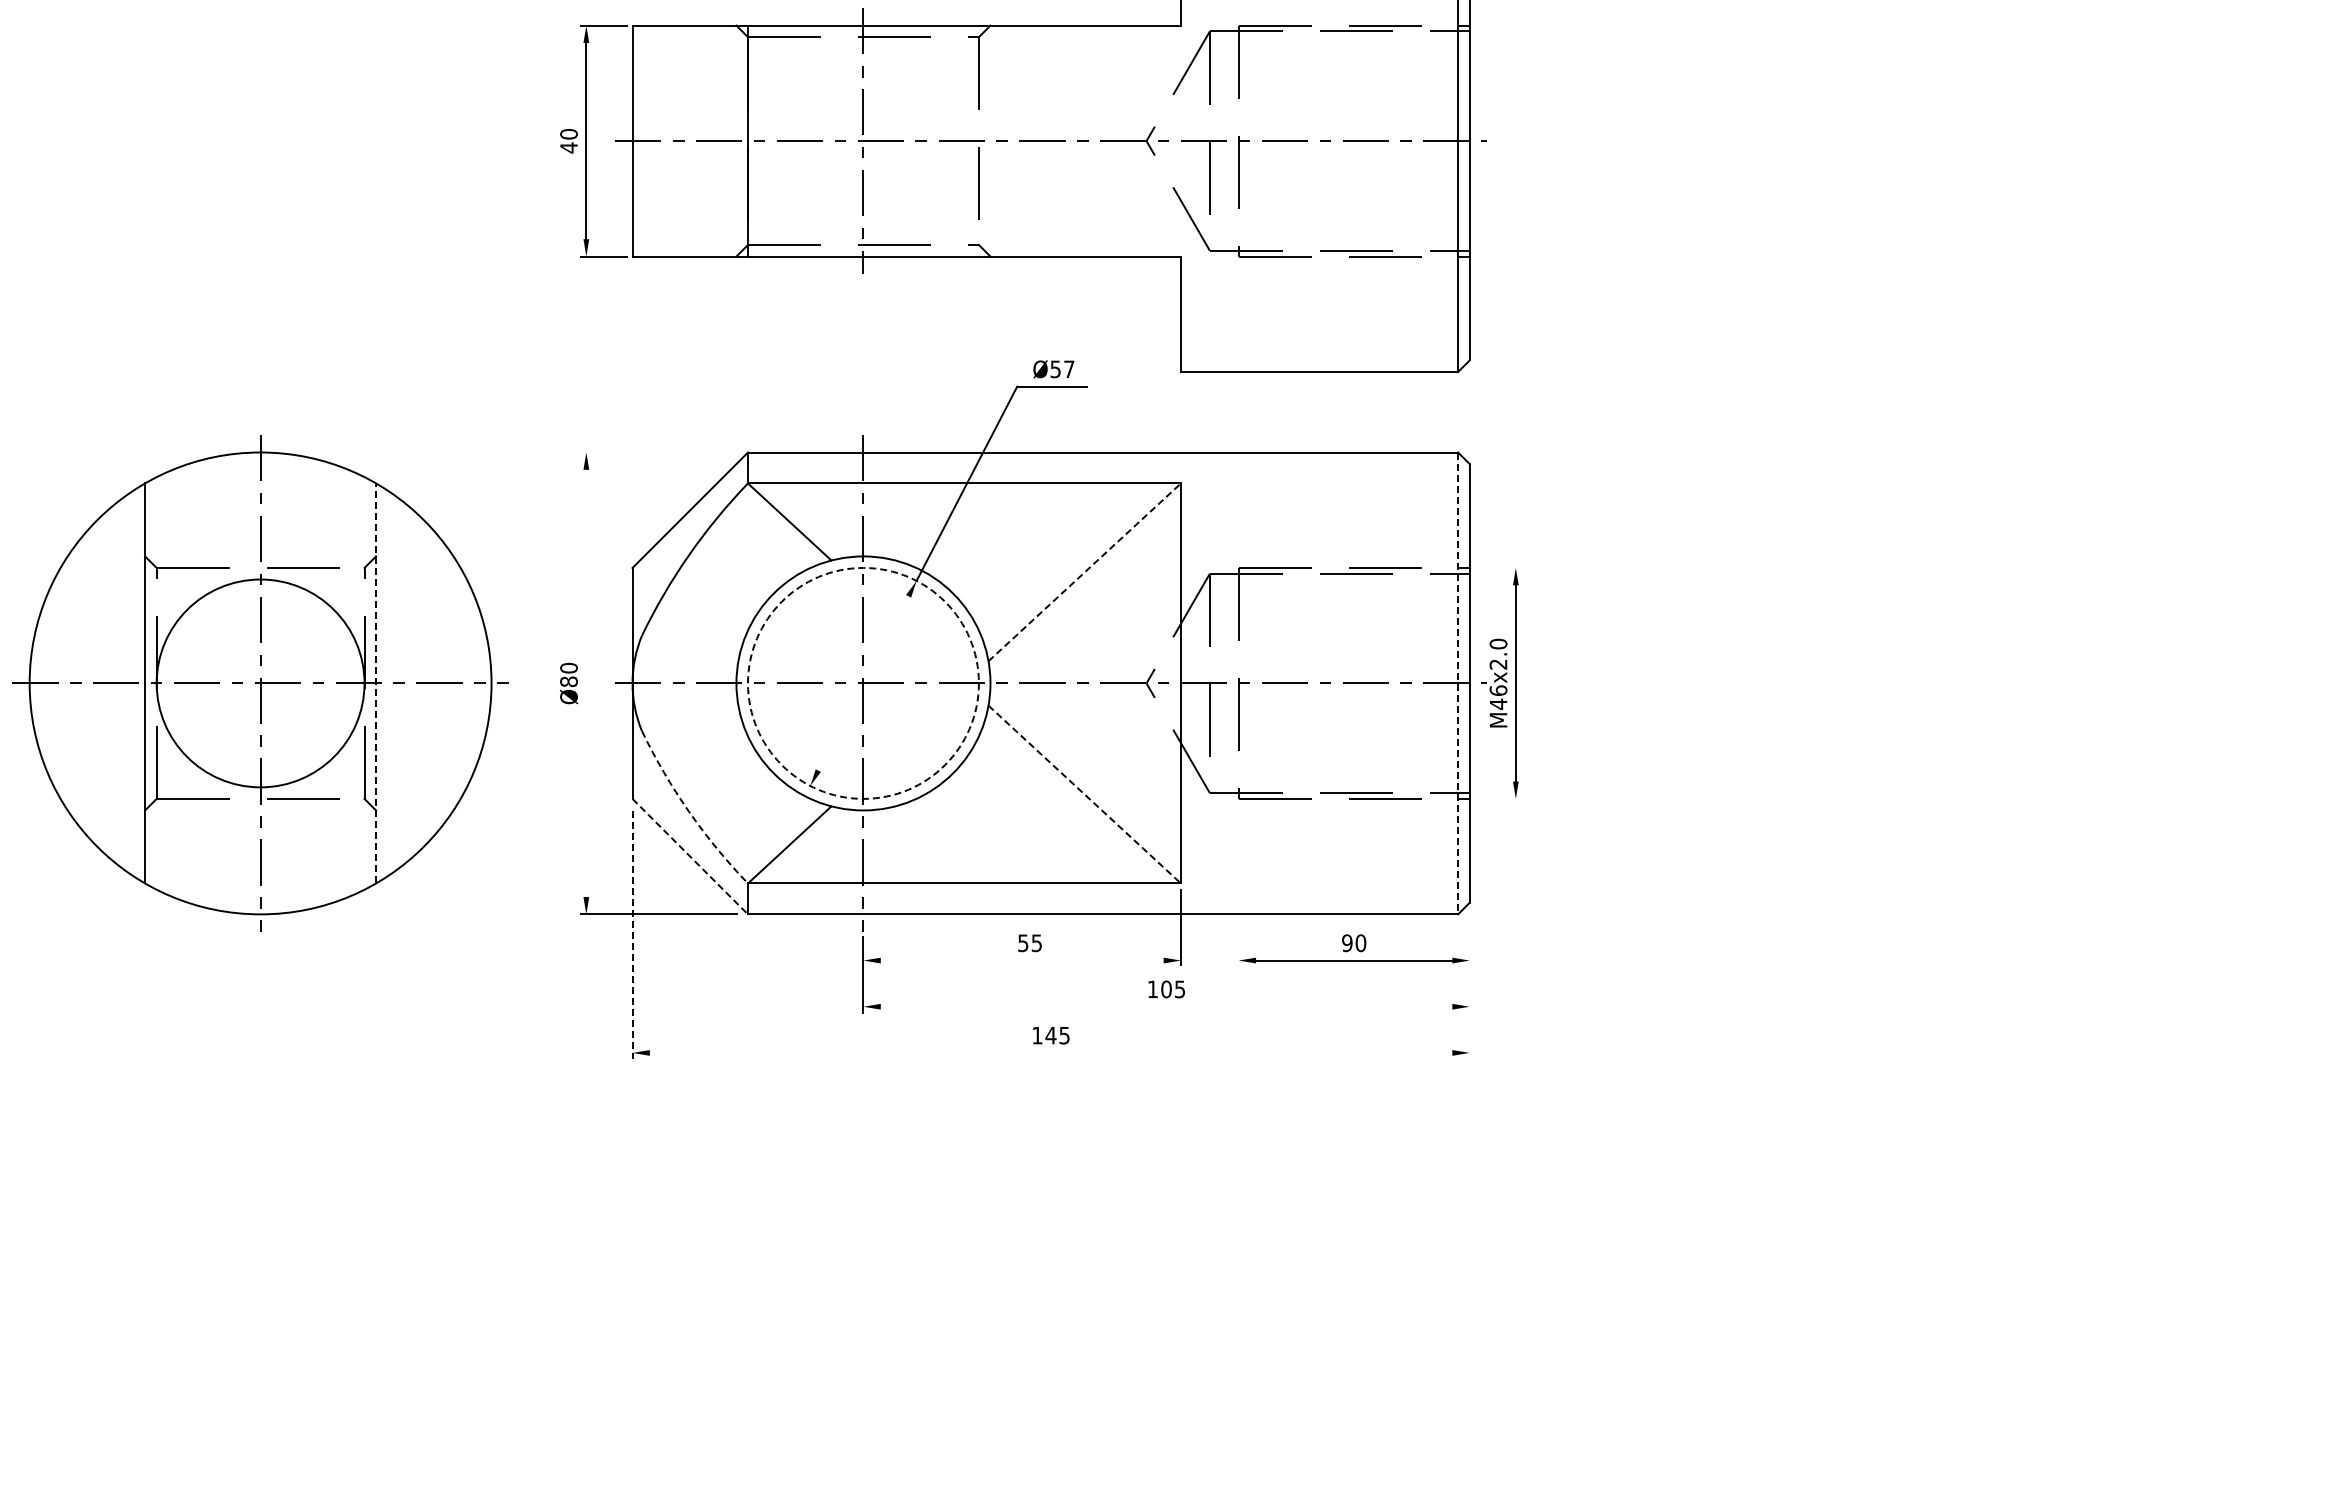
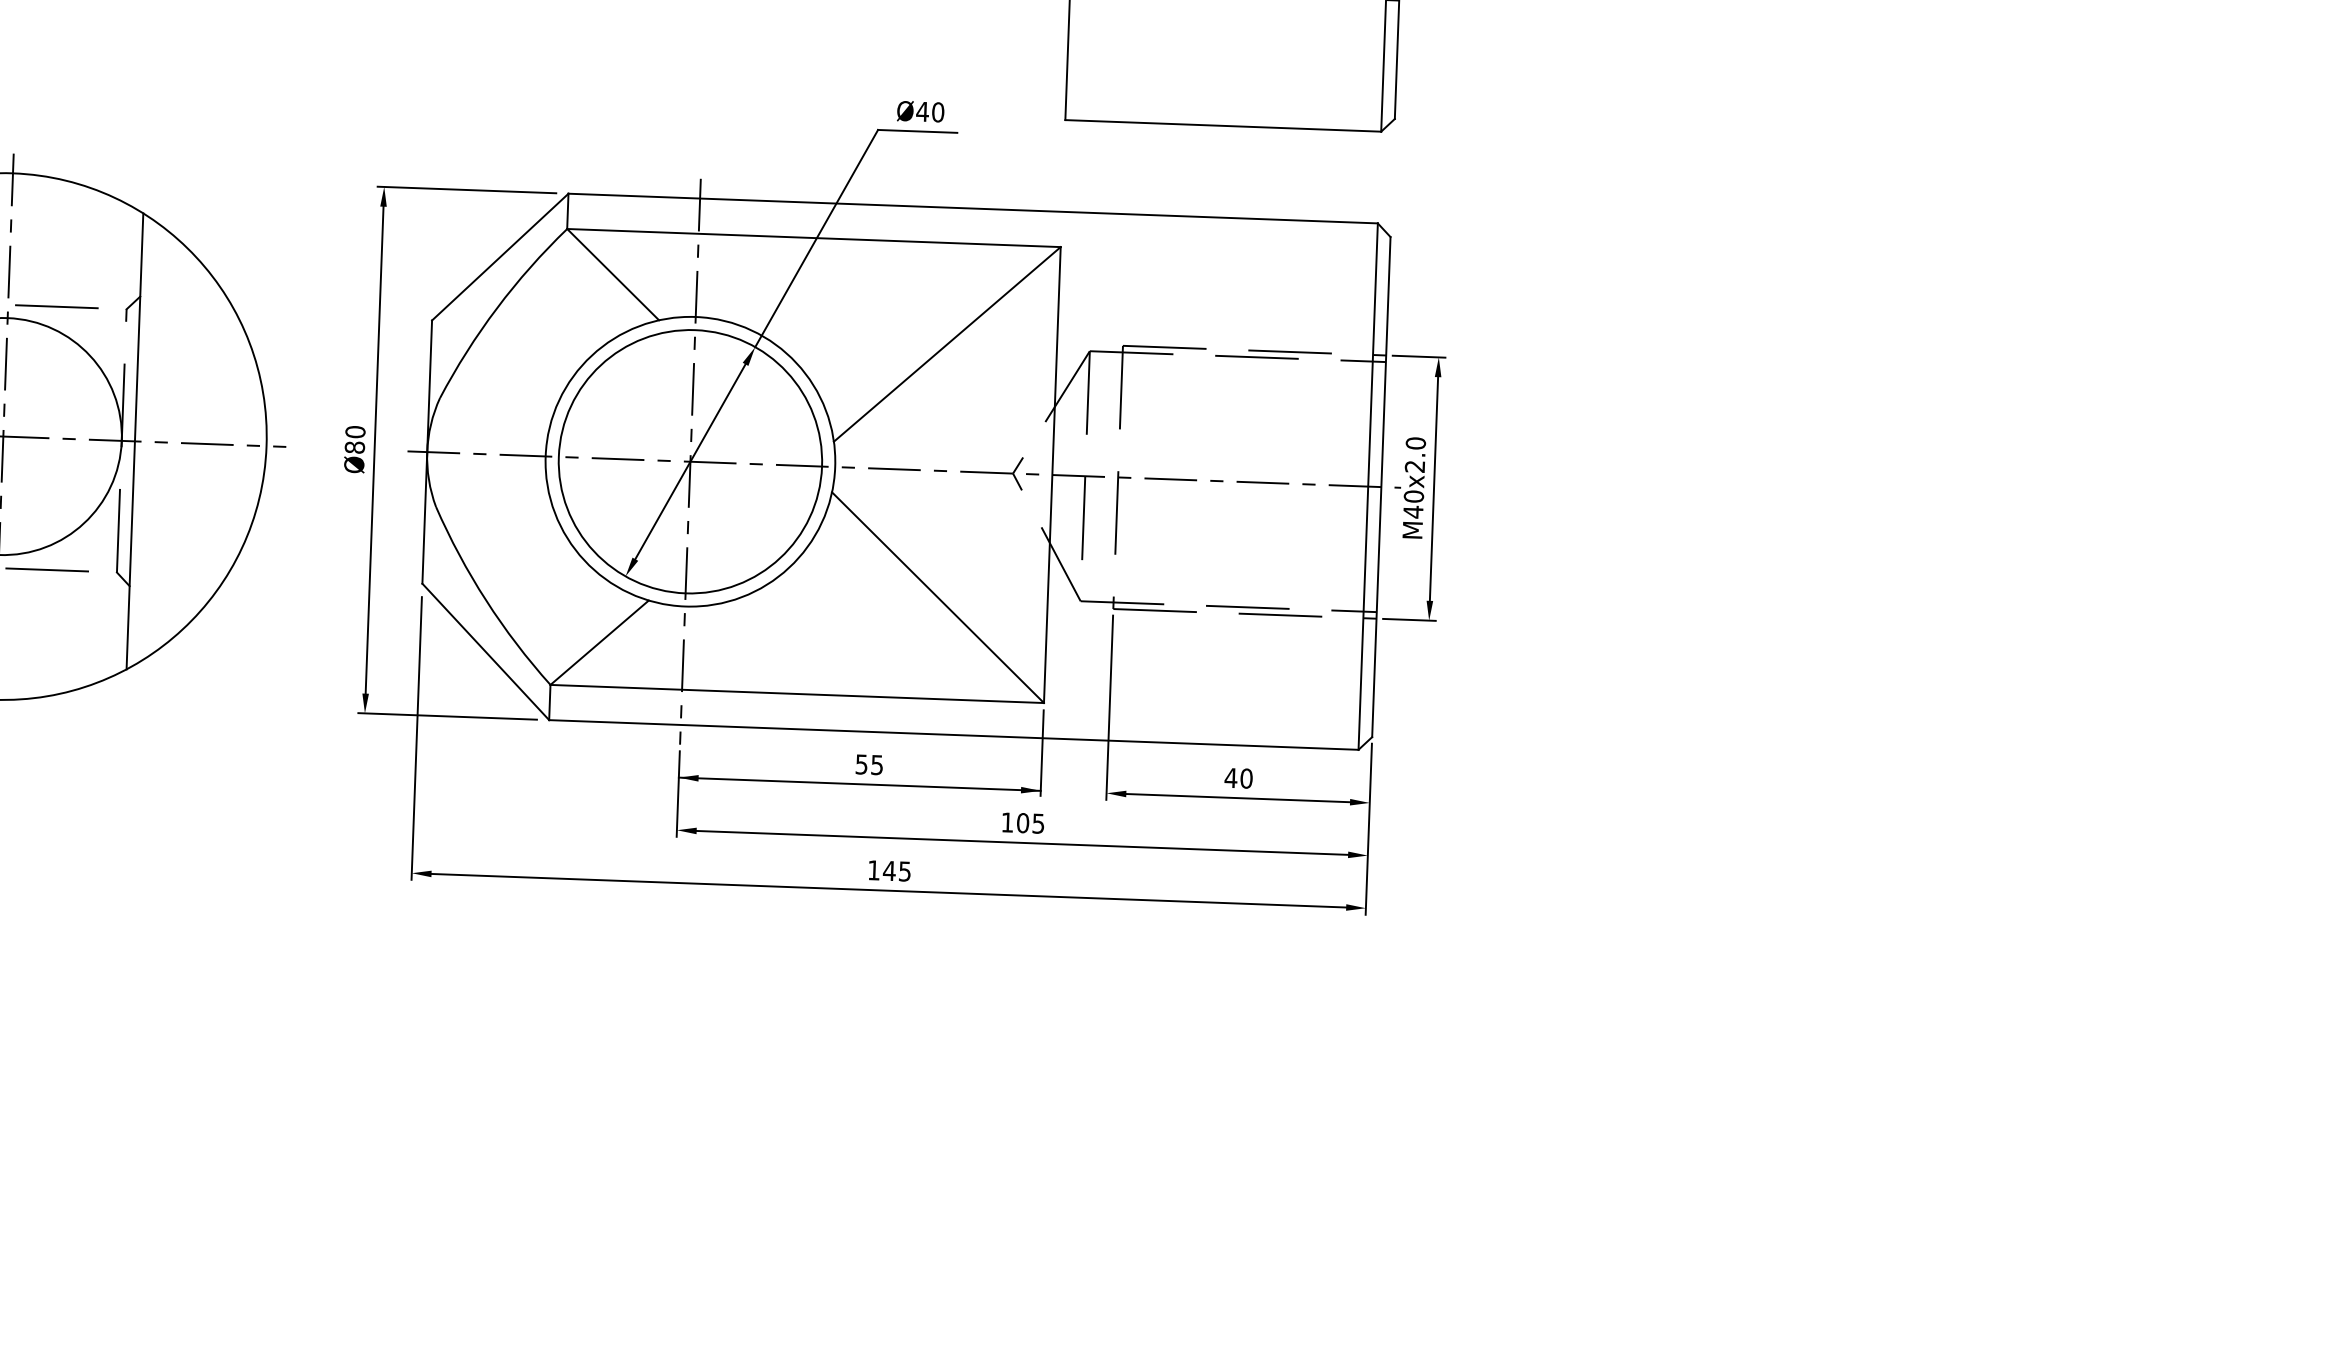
text: (1062, 369) -> (930, 112), Ø57 -> Ø40
line: (658, 452) -> (466, 189), added
line: (1498, 567) -> (1419, 356), added
line: (1085, 572) -> (948, 344), dashed -> solid
line: (376, 682) -> (135, 440), dashed -> solid
circle: (863, 682) -> (690, 460), dashed -> solid
line: (586, 683) -> (374, 450), added
line: (863, 683) -> (690, 461), added
line: (1458, 683) -> (1368, 486), dashed -> solid
text: (1497, 690) -> (1412, 496), M46x2.0 -> M40x2.0
line: (1085, 794) -> (938, 597), dashed -> solid
line: (1498, 798) -> (1409, 619), added
arc: (688, 811) -> (485, 600), dashed -> solid
line: (690, 856) -> (486, 651), dashed -> solid
line: (1238, 885) -> (1109, 707), added
line: (632, 935) -> (416, 739), dashed -> solid
text: (1346, 943) -> (1230, 778), 90 -> 40
line: (1022, 960) -> (860, 784), added
line: (1469, 983) -> (1368, 829), added
line: (1166, 1006) -> (1022, 842), added
line: (1050, 1052) -> (888, 890), added

